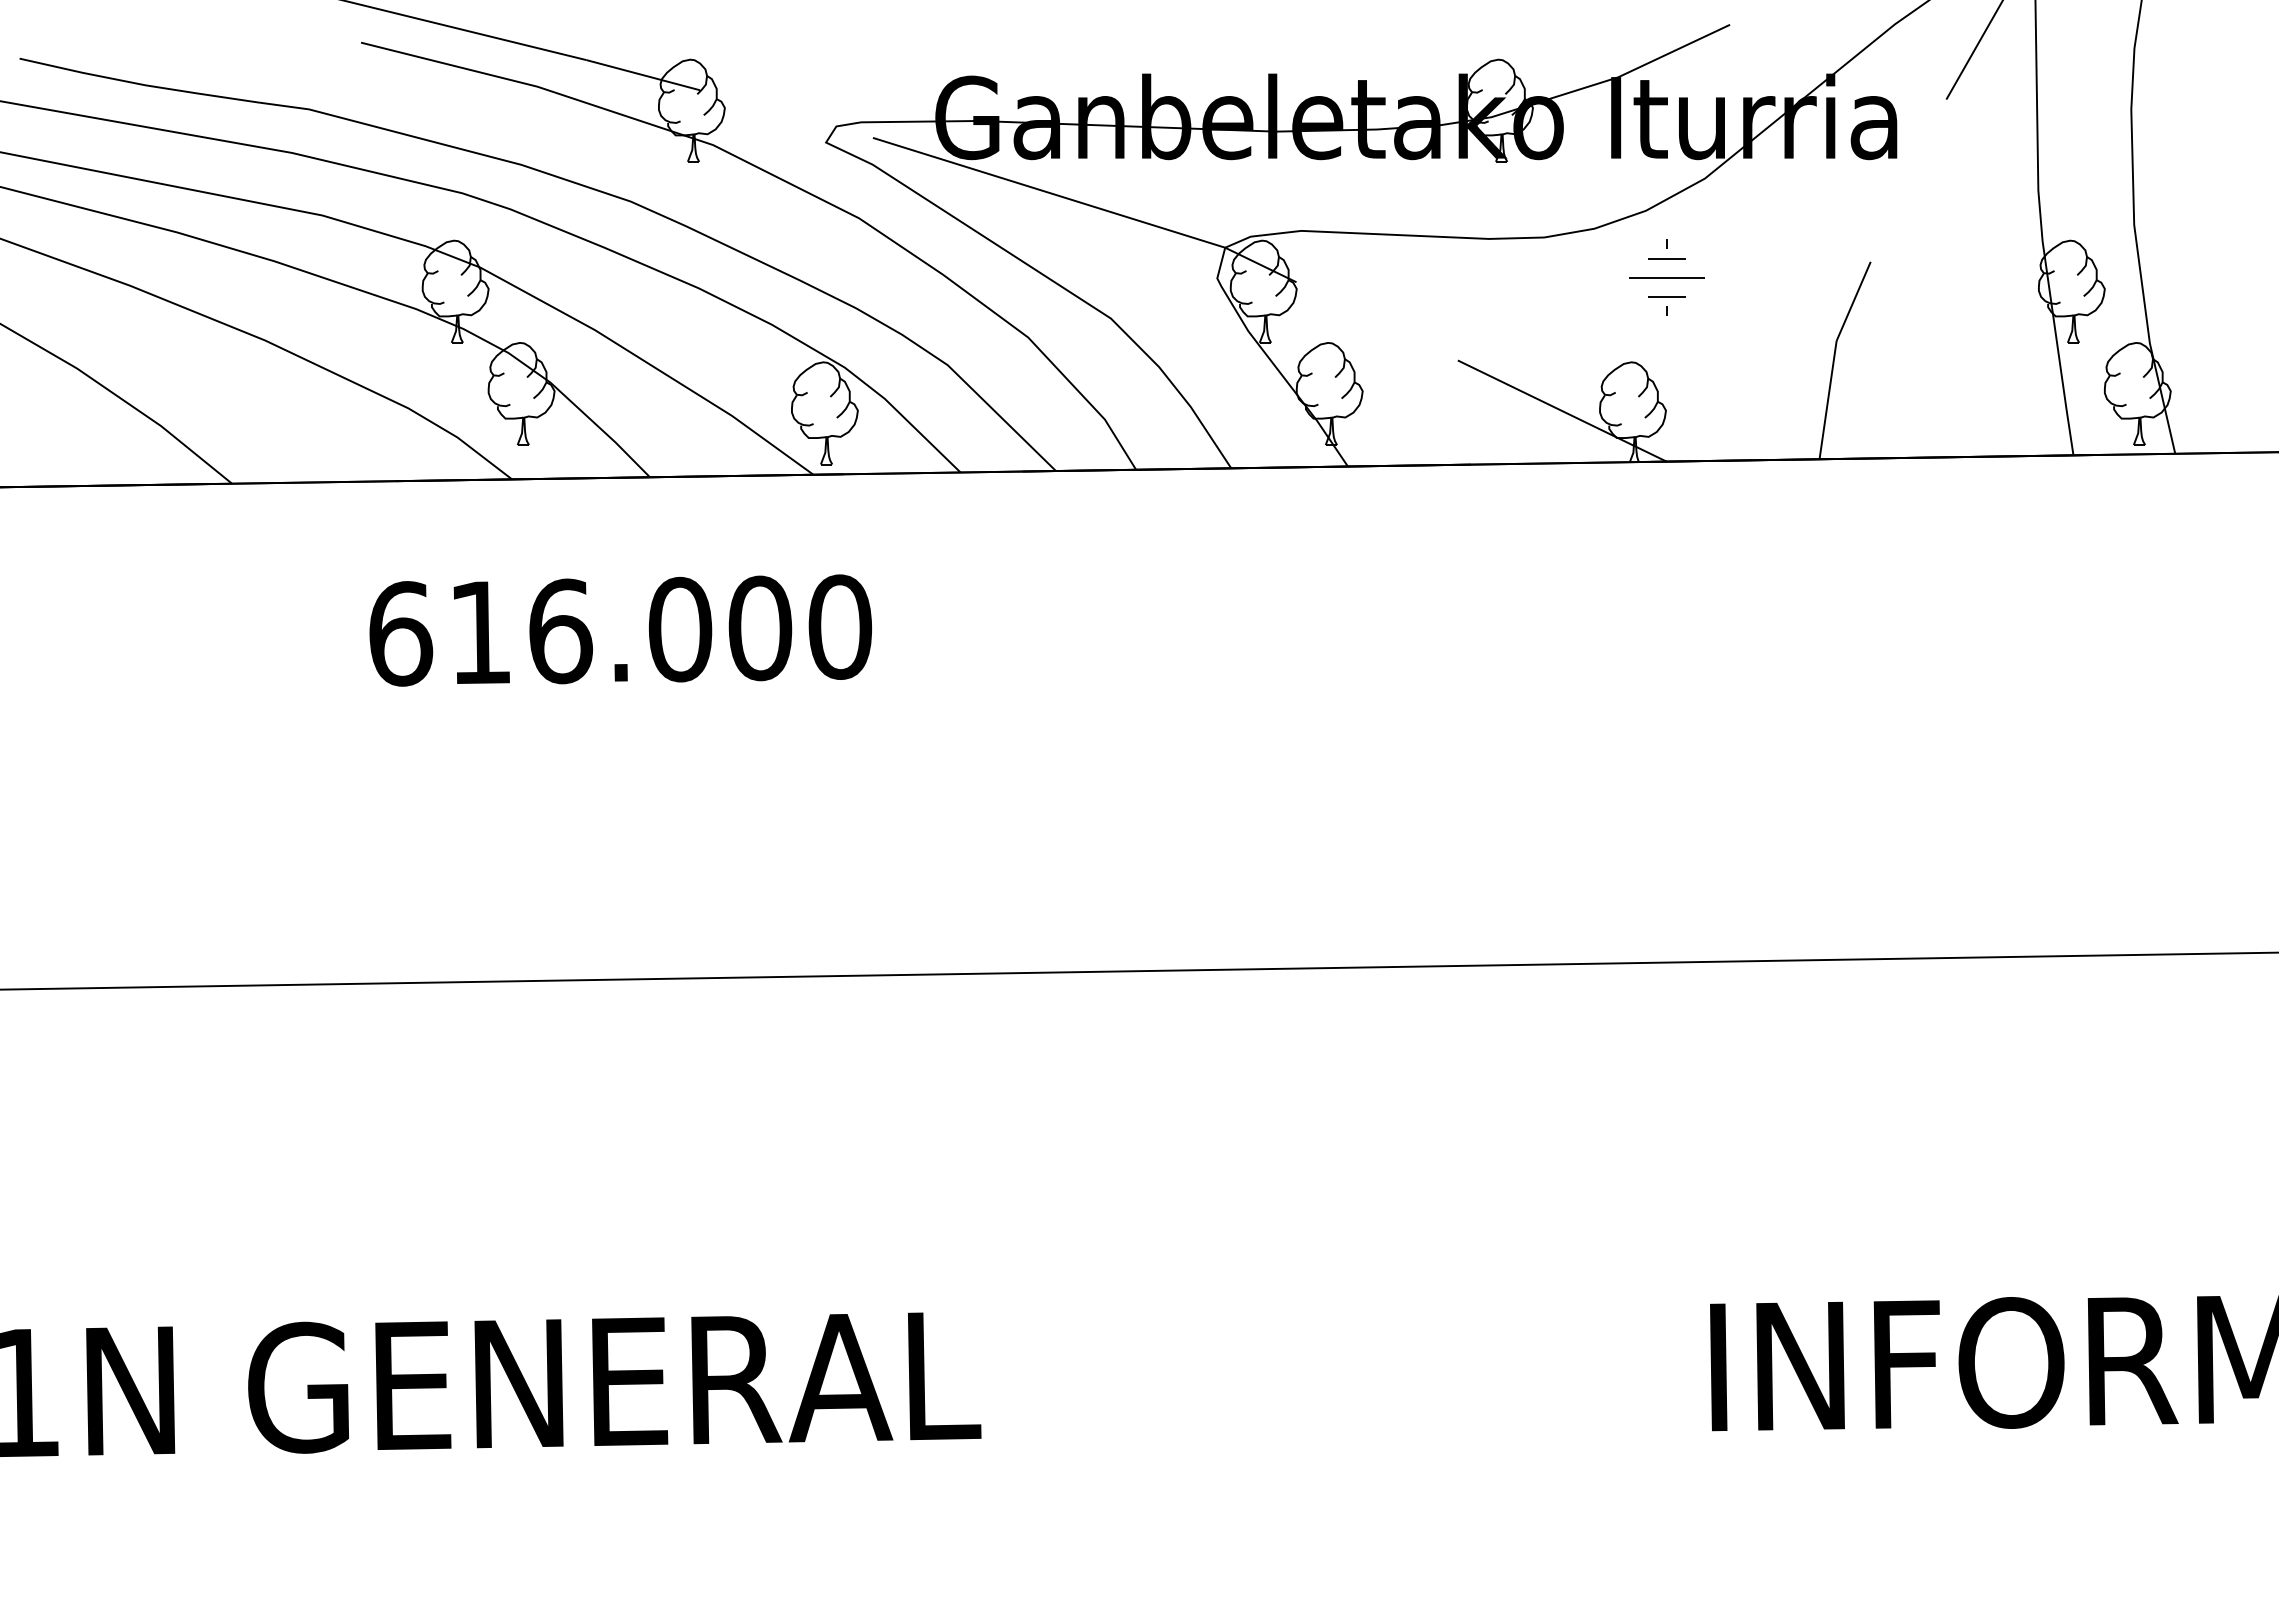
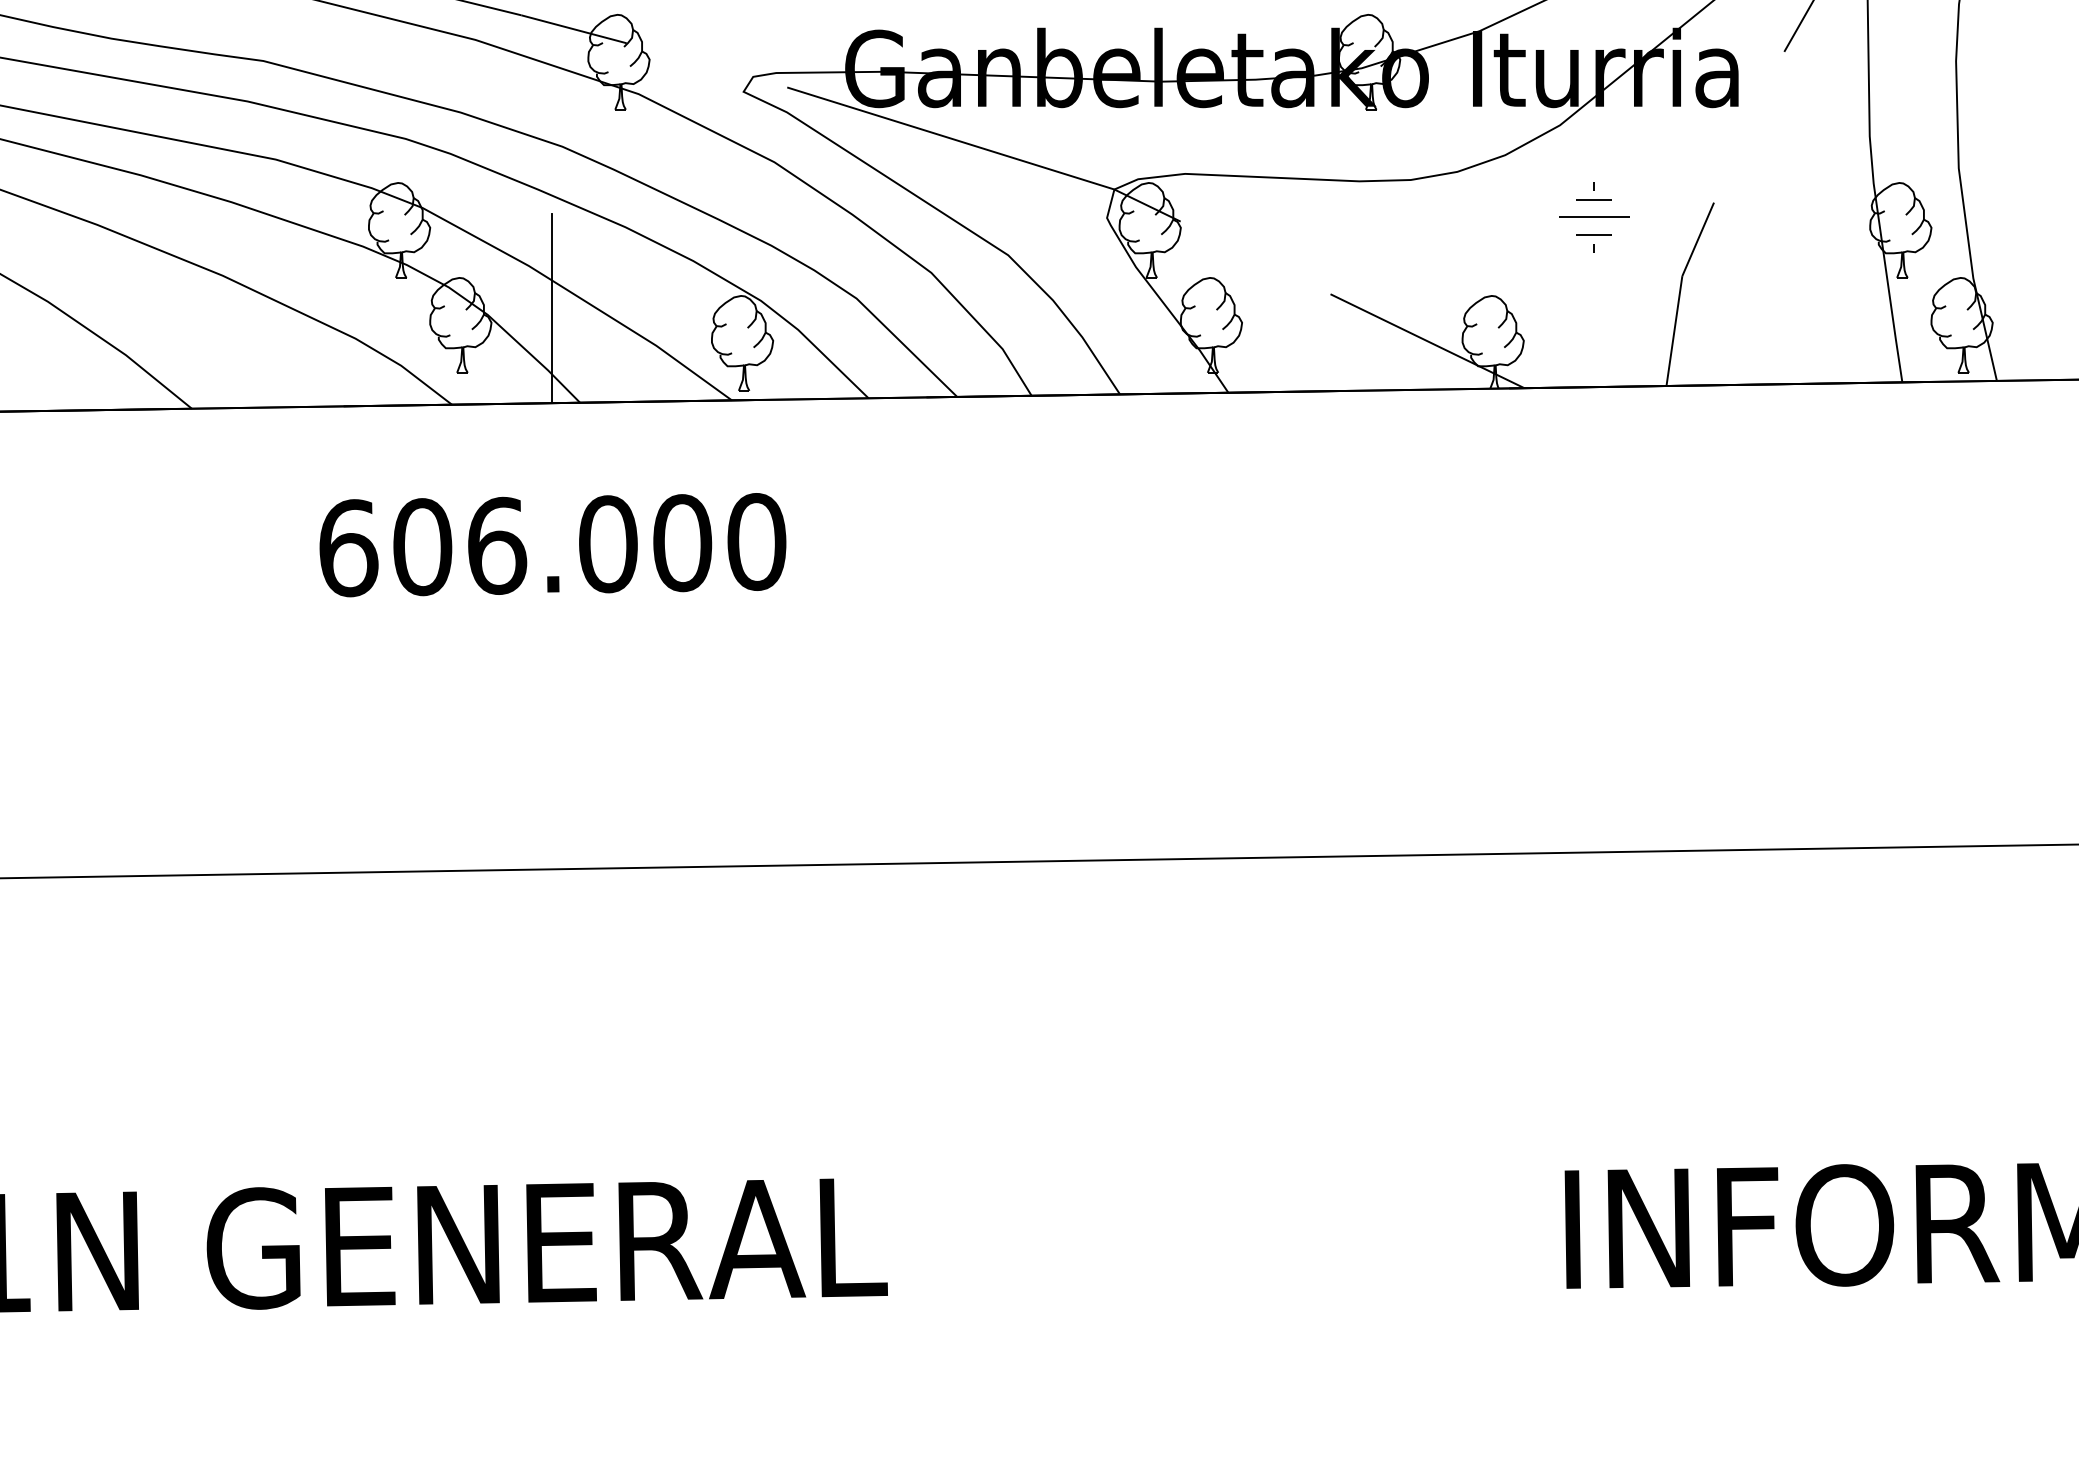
part: (1666, 277) -> (1593, 217), moved
line: (619, 375) -> (551, 308), added
text: (480, 632) -> (422, 546), 616.000 -> 606.000

